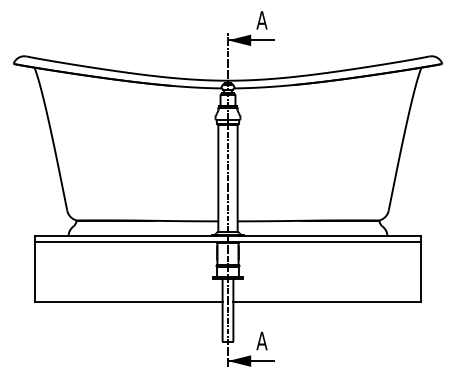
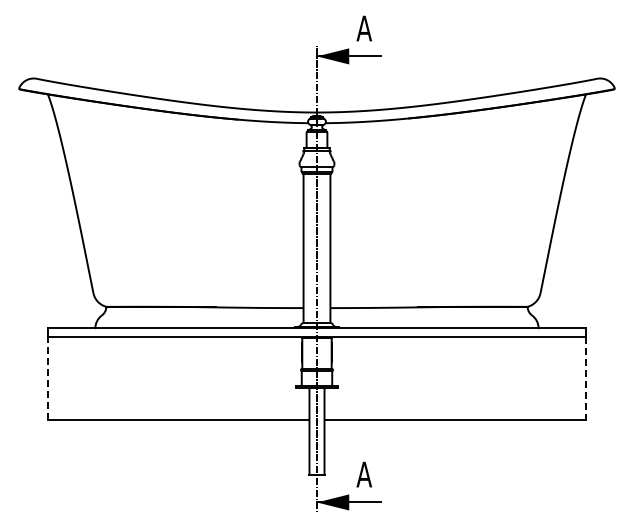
line: (34, 271) -> (48, 378), solid -> dashed
line: (421, 272) -> (585, 379), solid -> dashed

